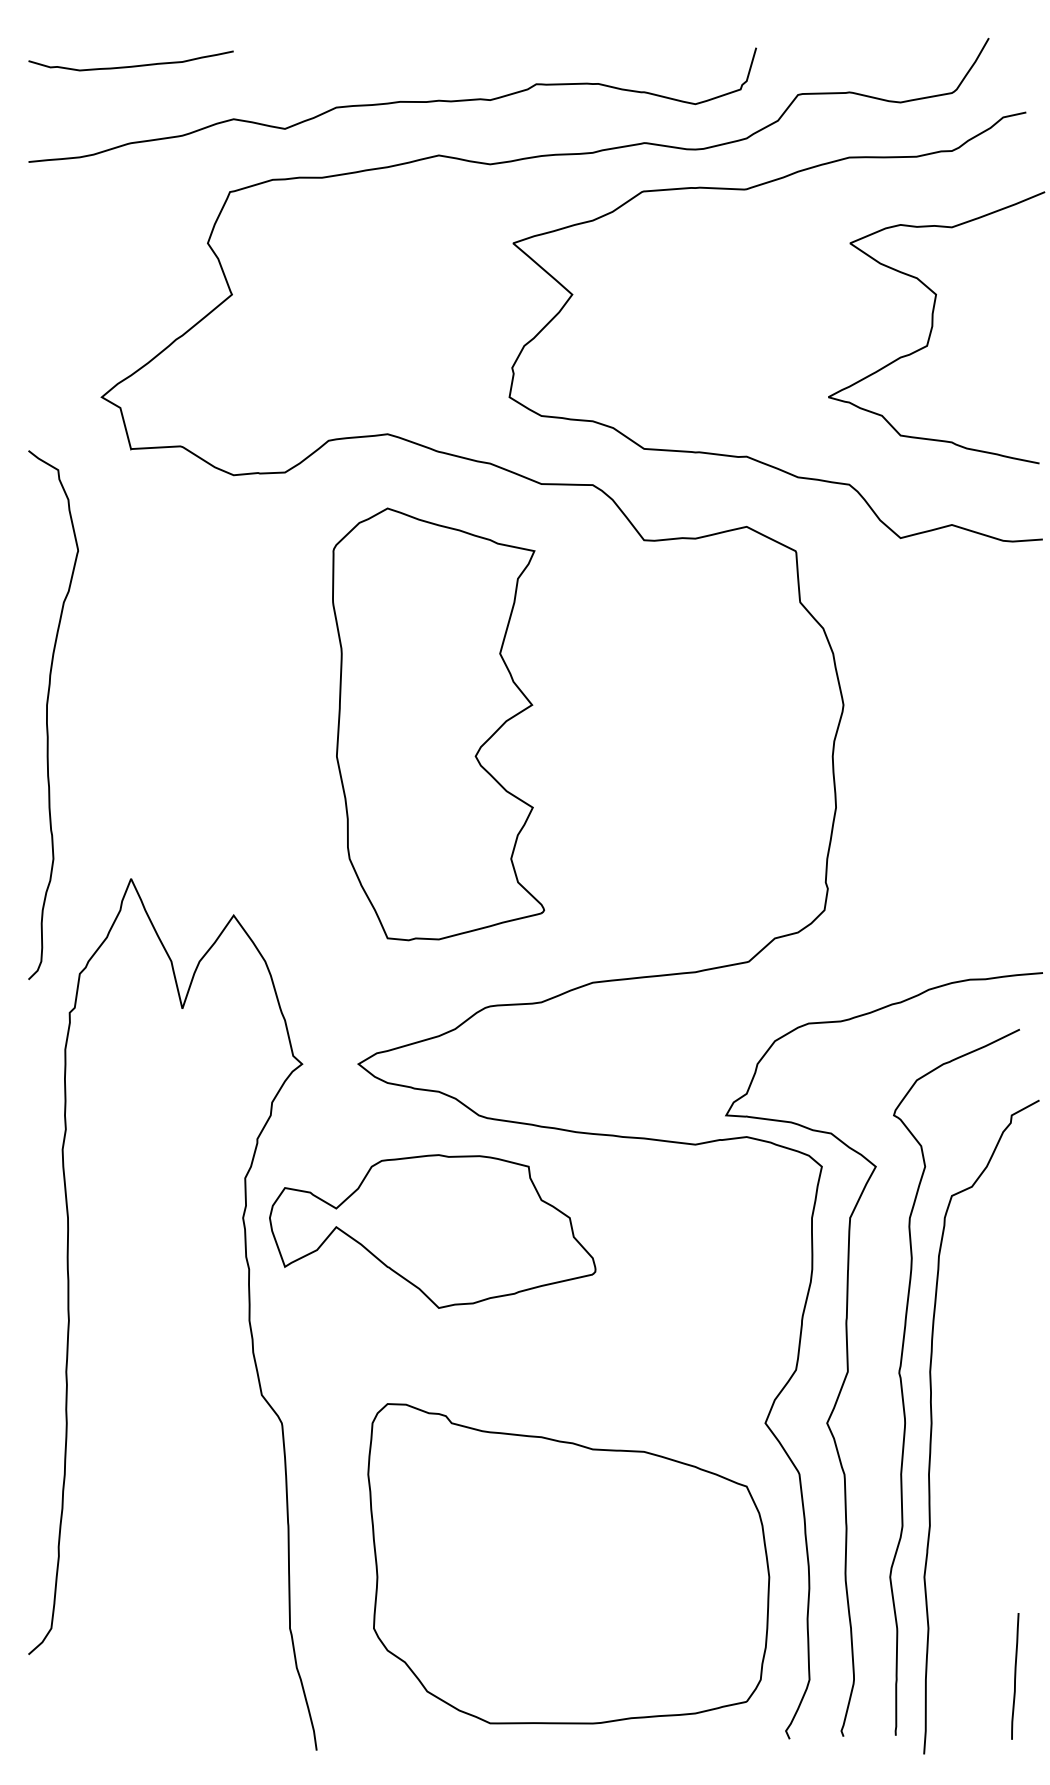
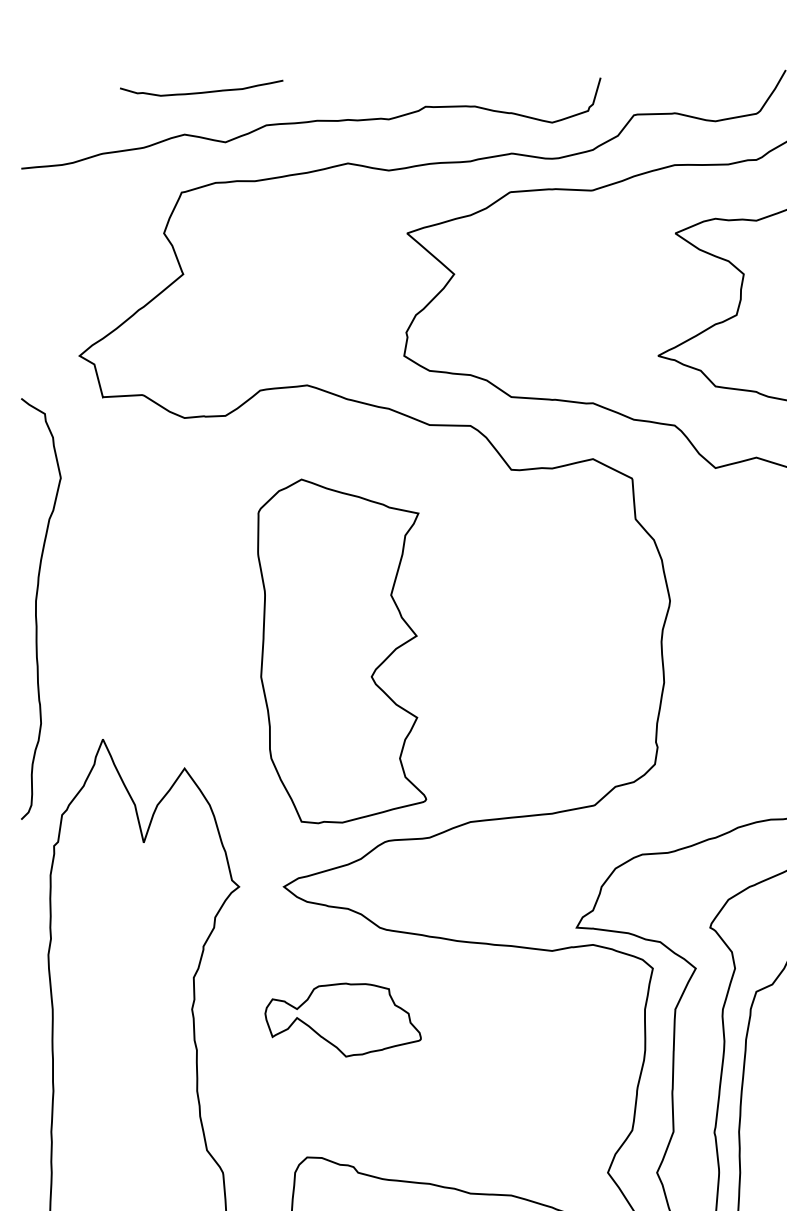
curve: (131, 65) -> (201, 91), moved
part: (438, 724) -> (342, 651), moved
part: (432, 1231) -> (342, 1020), size x0.6

